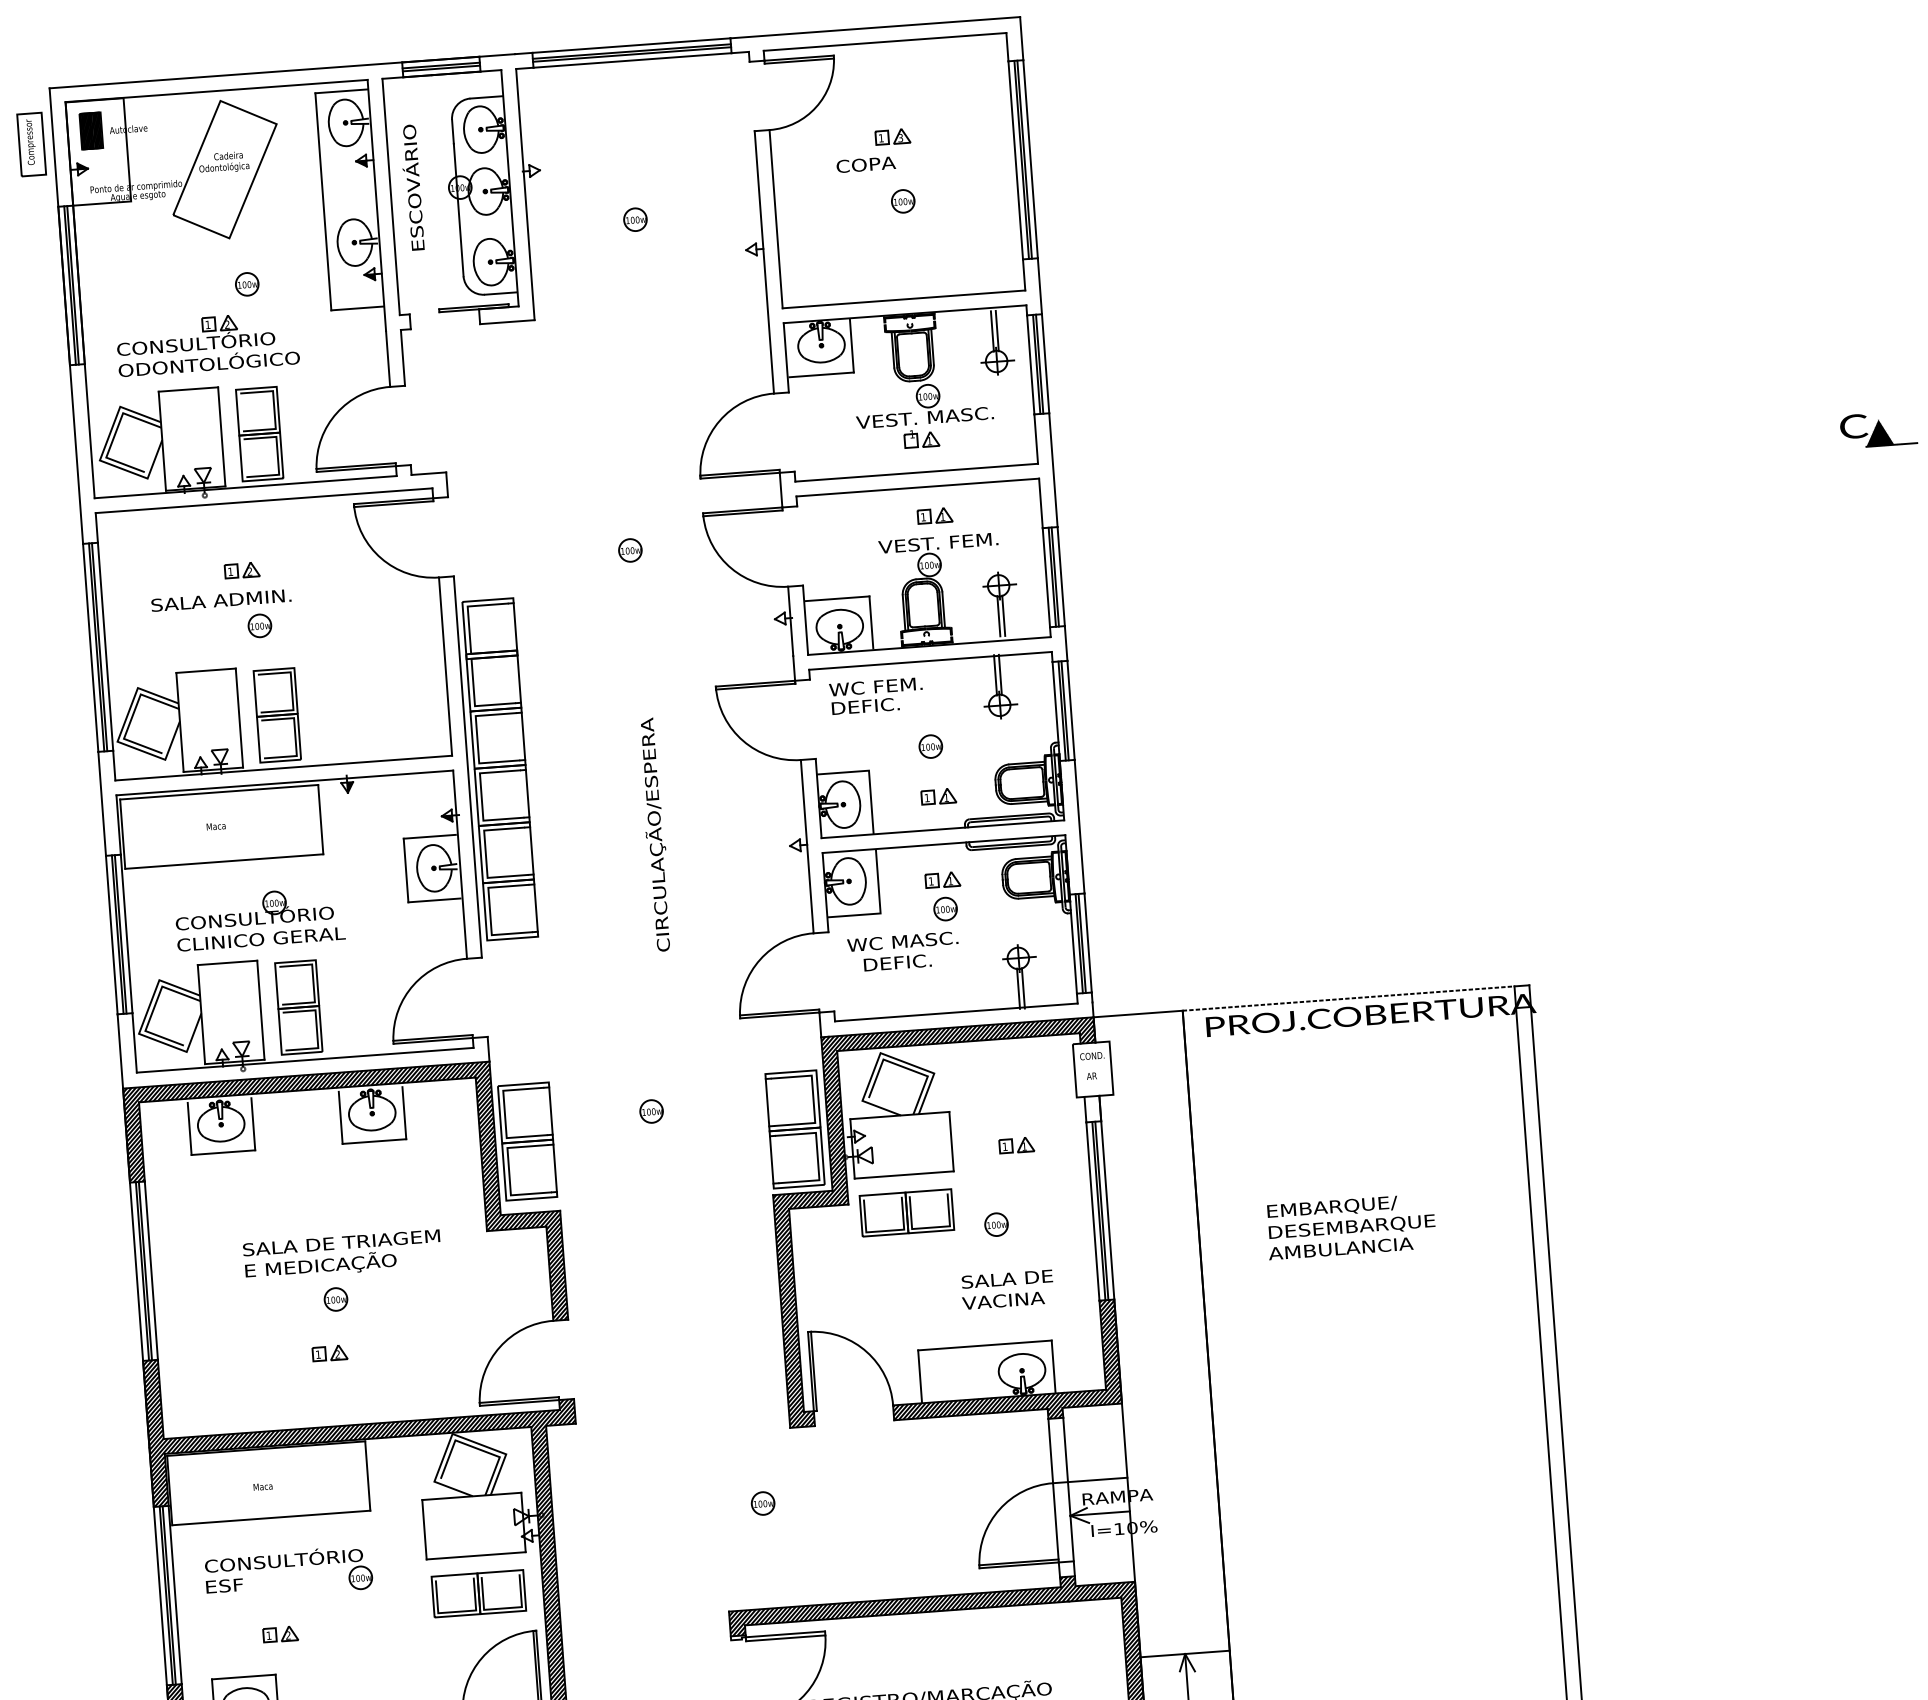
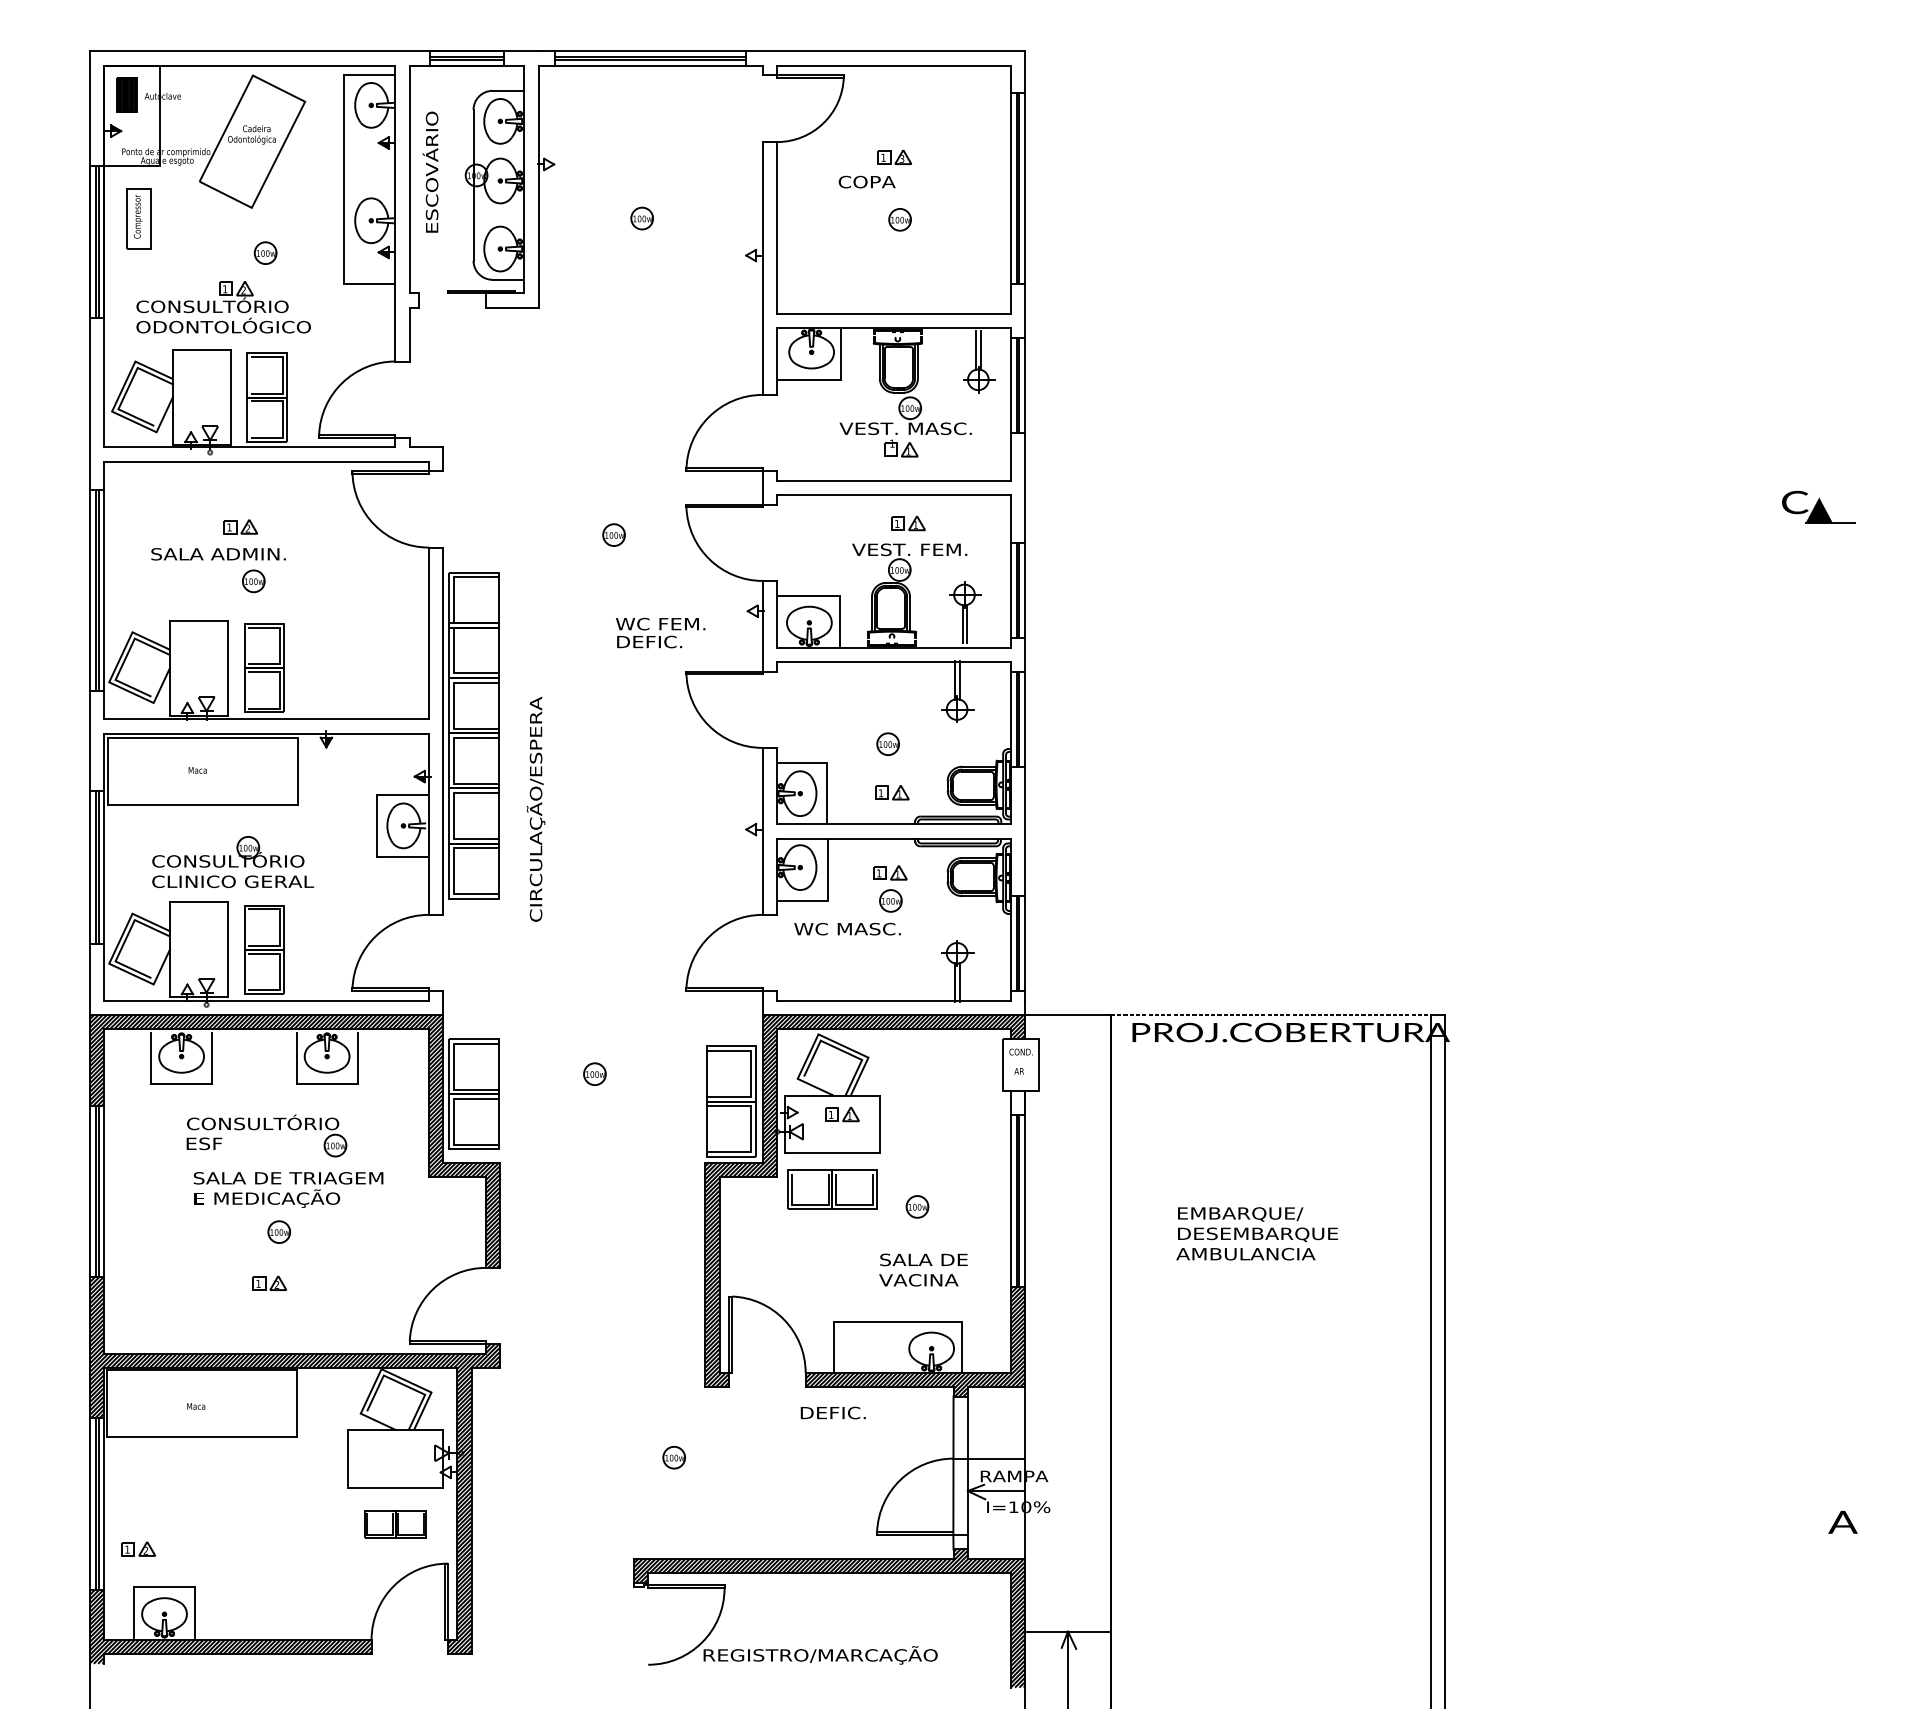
part: (31, 144) -> (138, 218), moved
text: (876, 695) -> (660, 632), moved
text: (654, 833) -> (535, 808), moved
text: (896, 962) -> (832, 1412), moved
part: (1016, 1145) -> (842, 1114), moved
part: (288, 1572) -> (266, 1135), moved
part: (478, 1594) -> (395, 1524), size x0.7
part: (280, 1633) -> (138, 1548), moved

